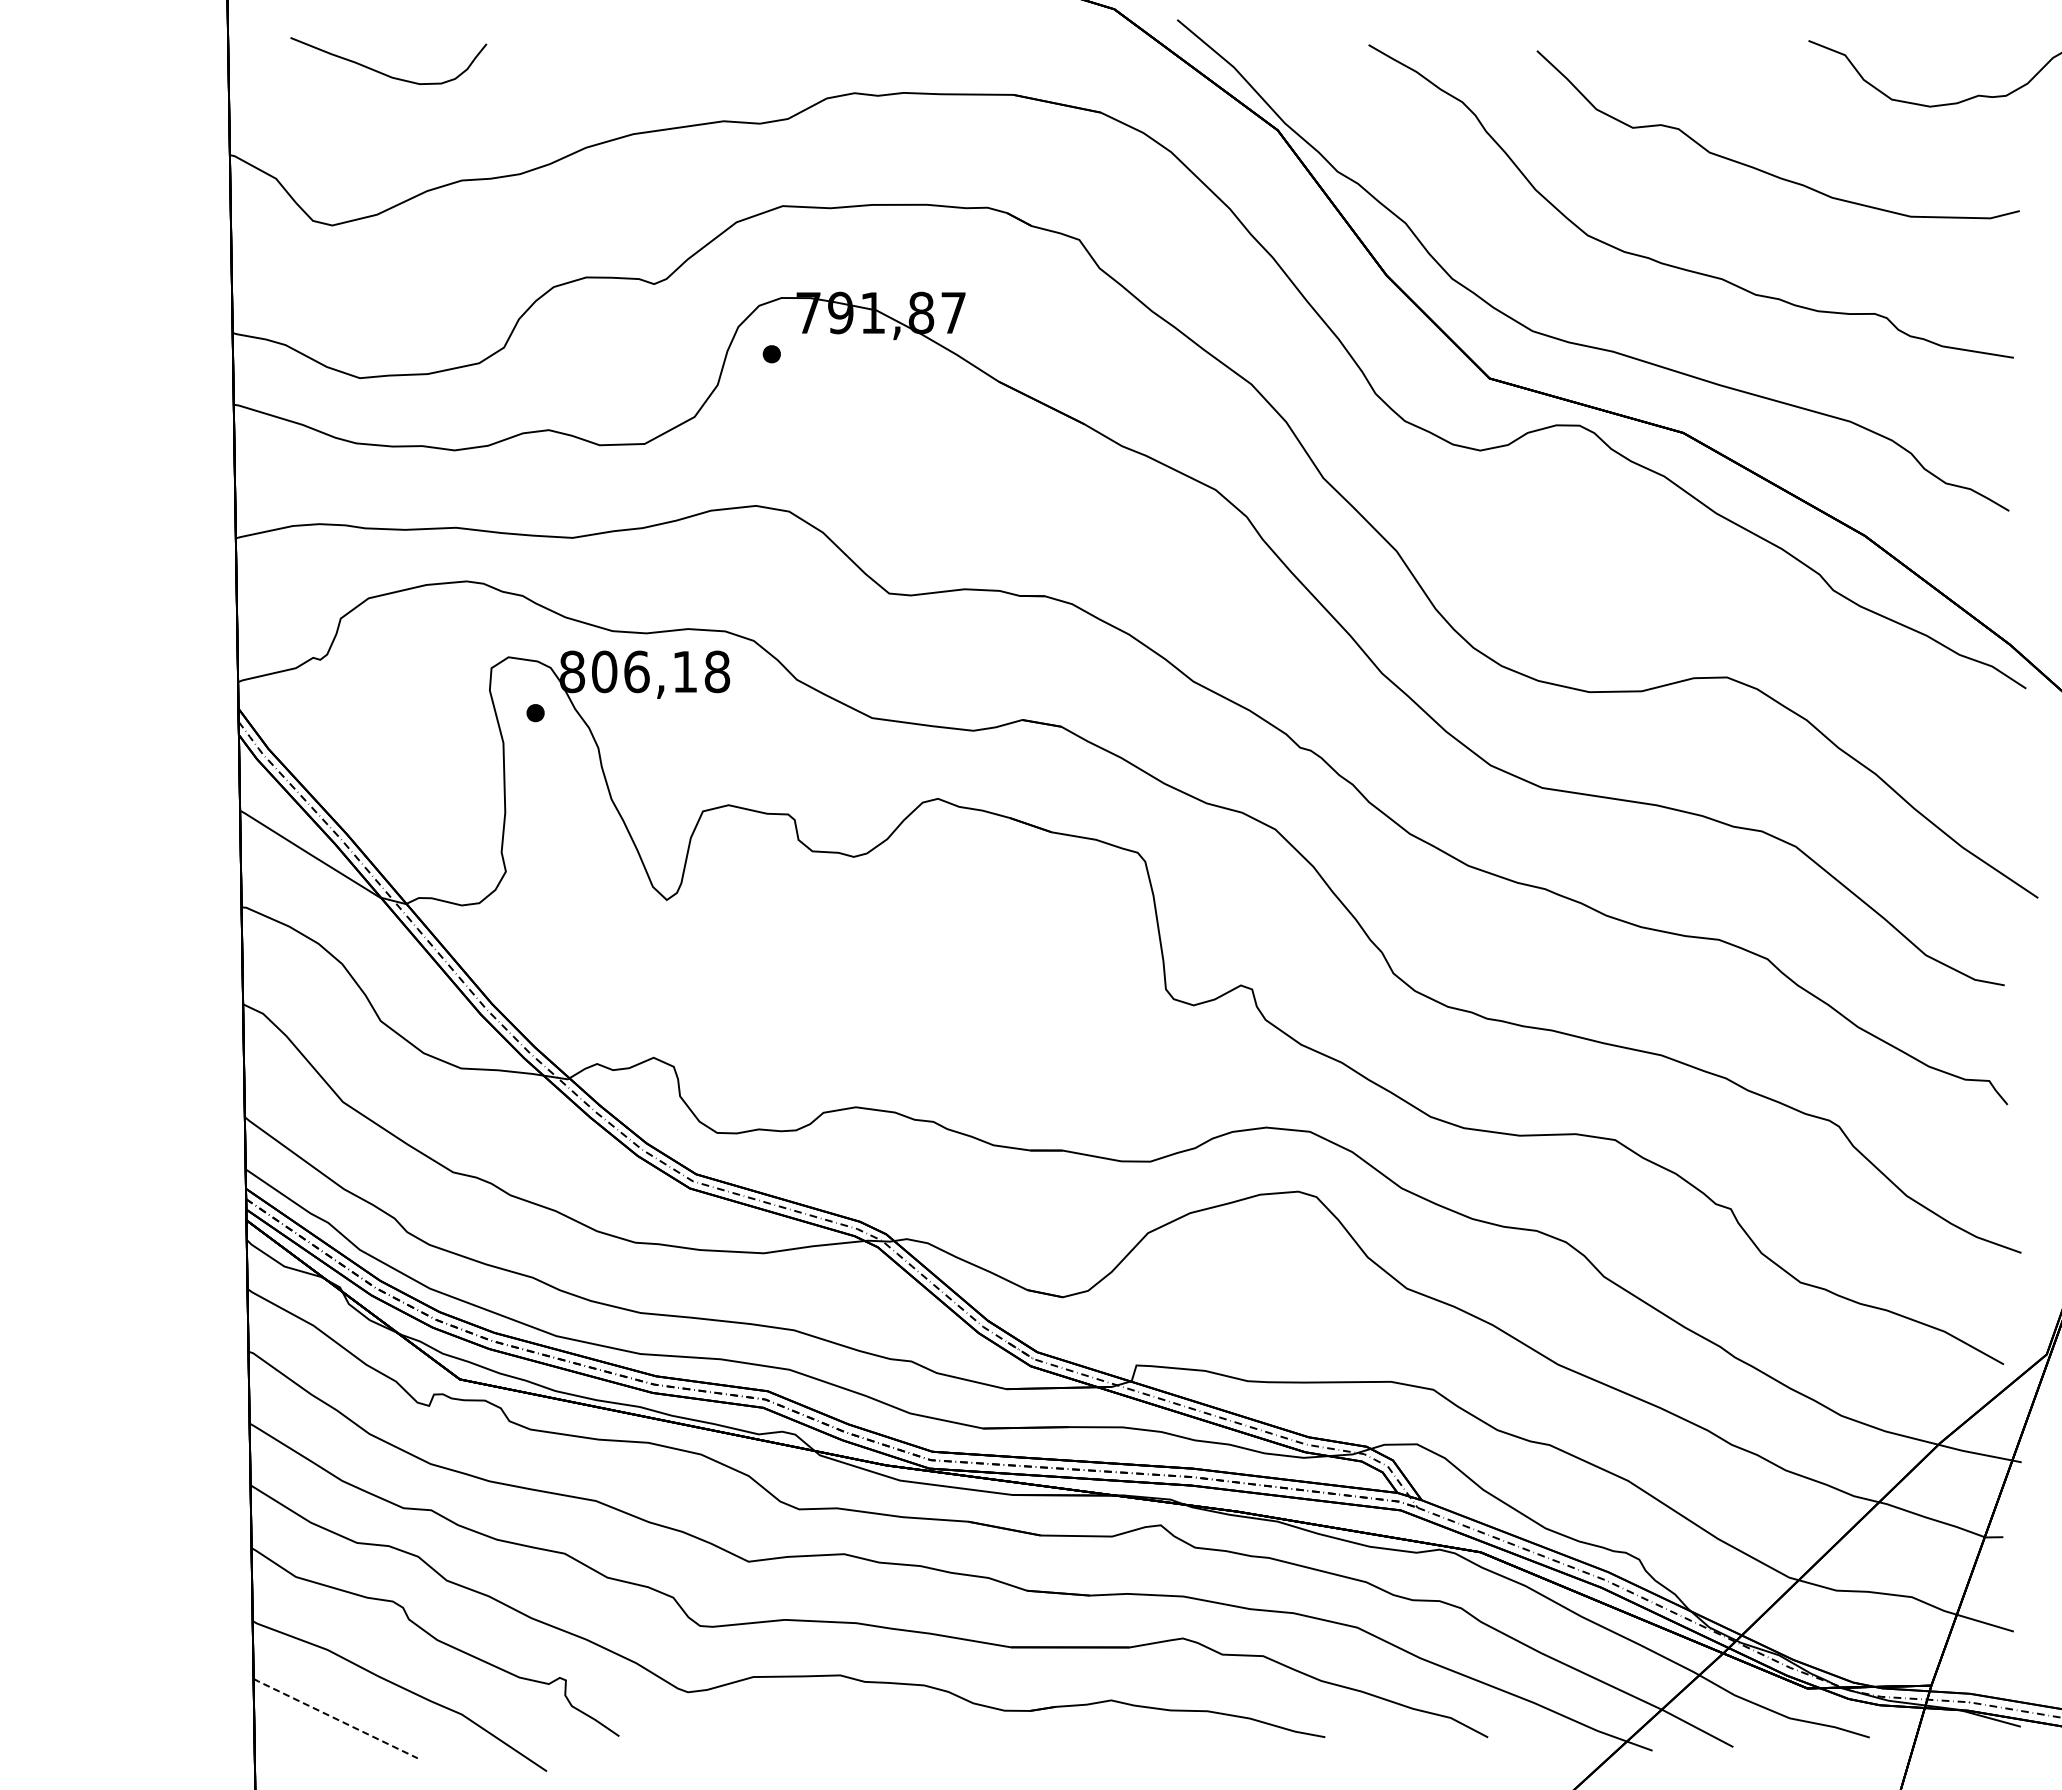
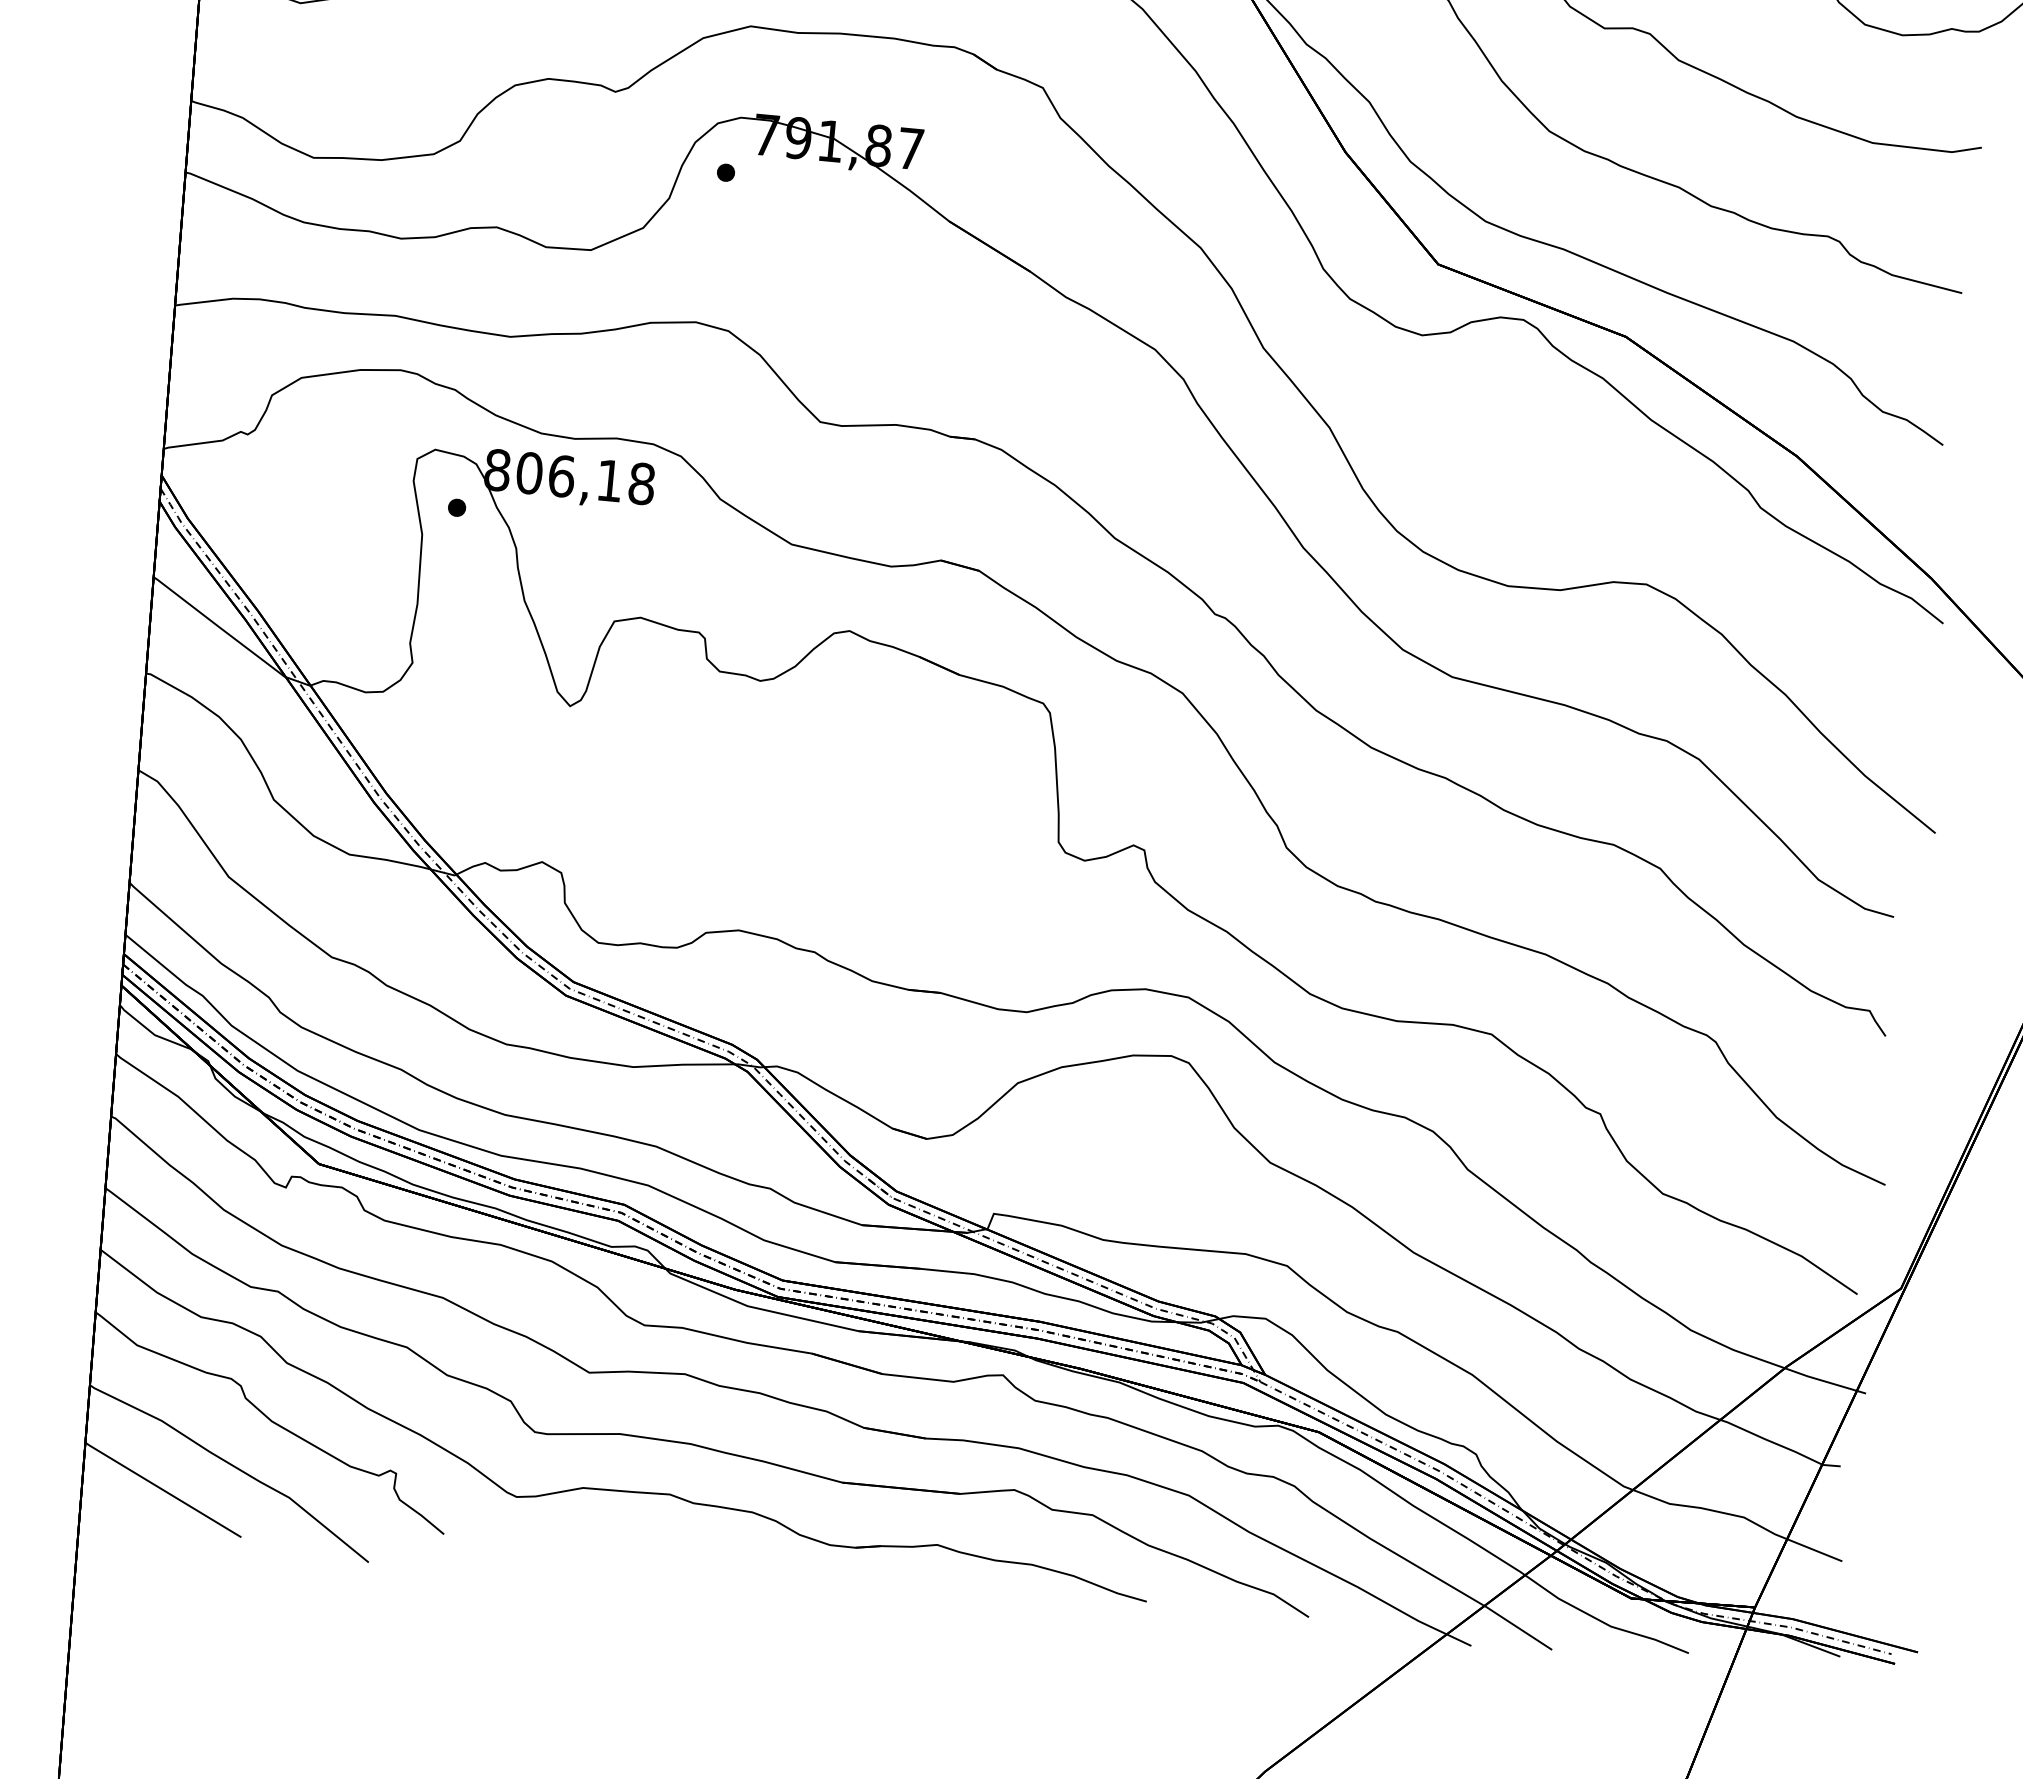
line: (335, 1718) -> (163, 1489), dashed -> solid

